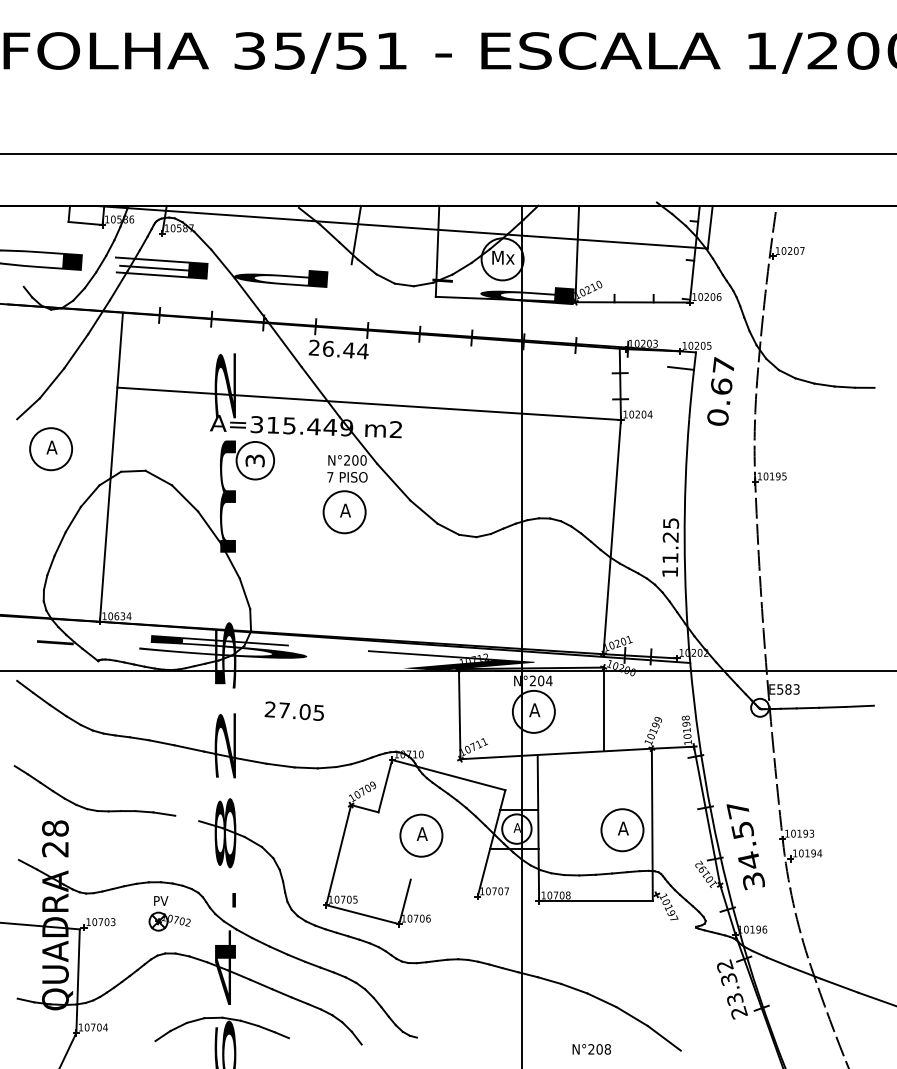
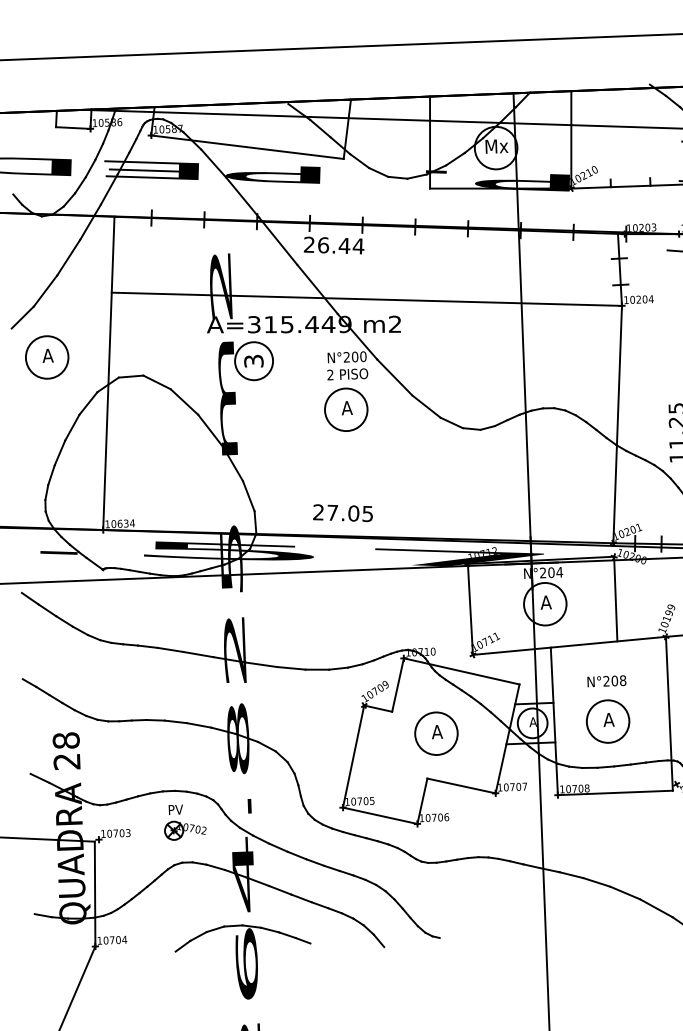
line: (256, 248) -> (246, 146), added
text: (330, 477) -> (330, 375), 7 -> 2
text: (293, 710) -> (341, 512), moved
line: (187, 818) -> (199, 725), added
part: (622, 830) -> (608, 721), moved
line: (443, 887) -> (460, 785), added
text: (591, 1049) -> (606, 681), moved

